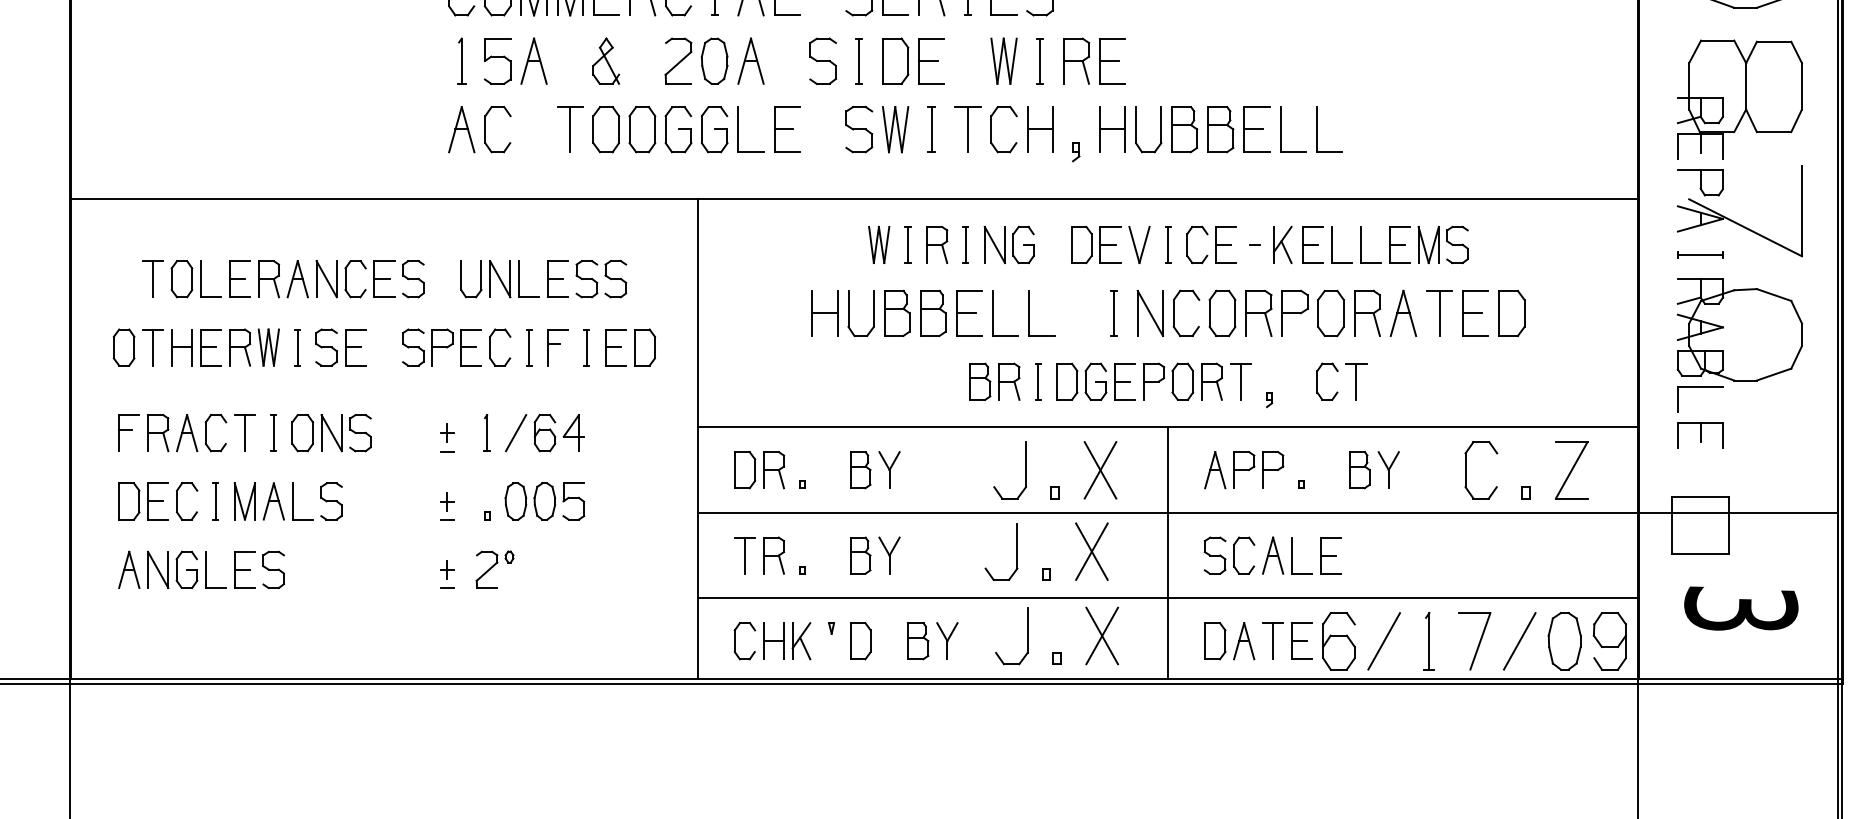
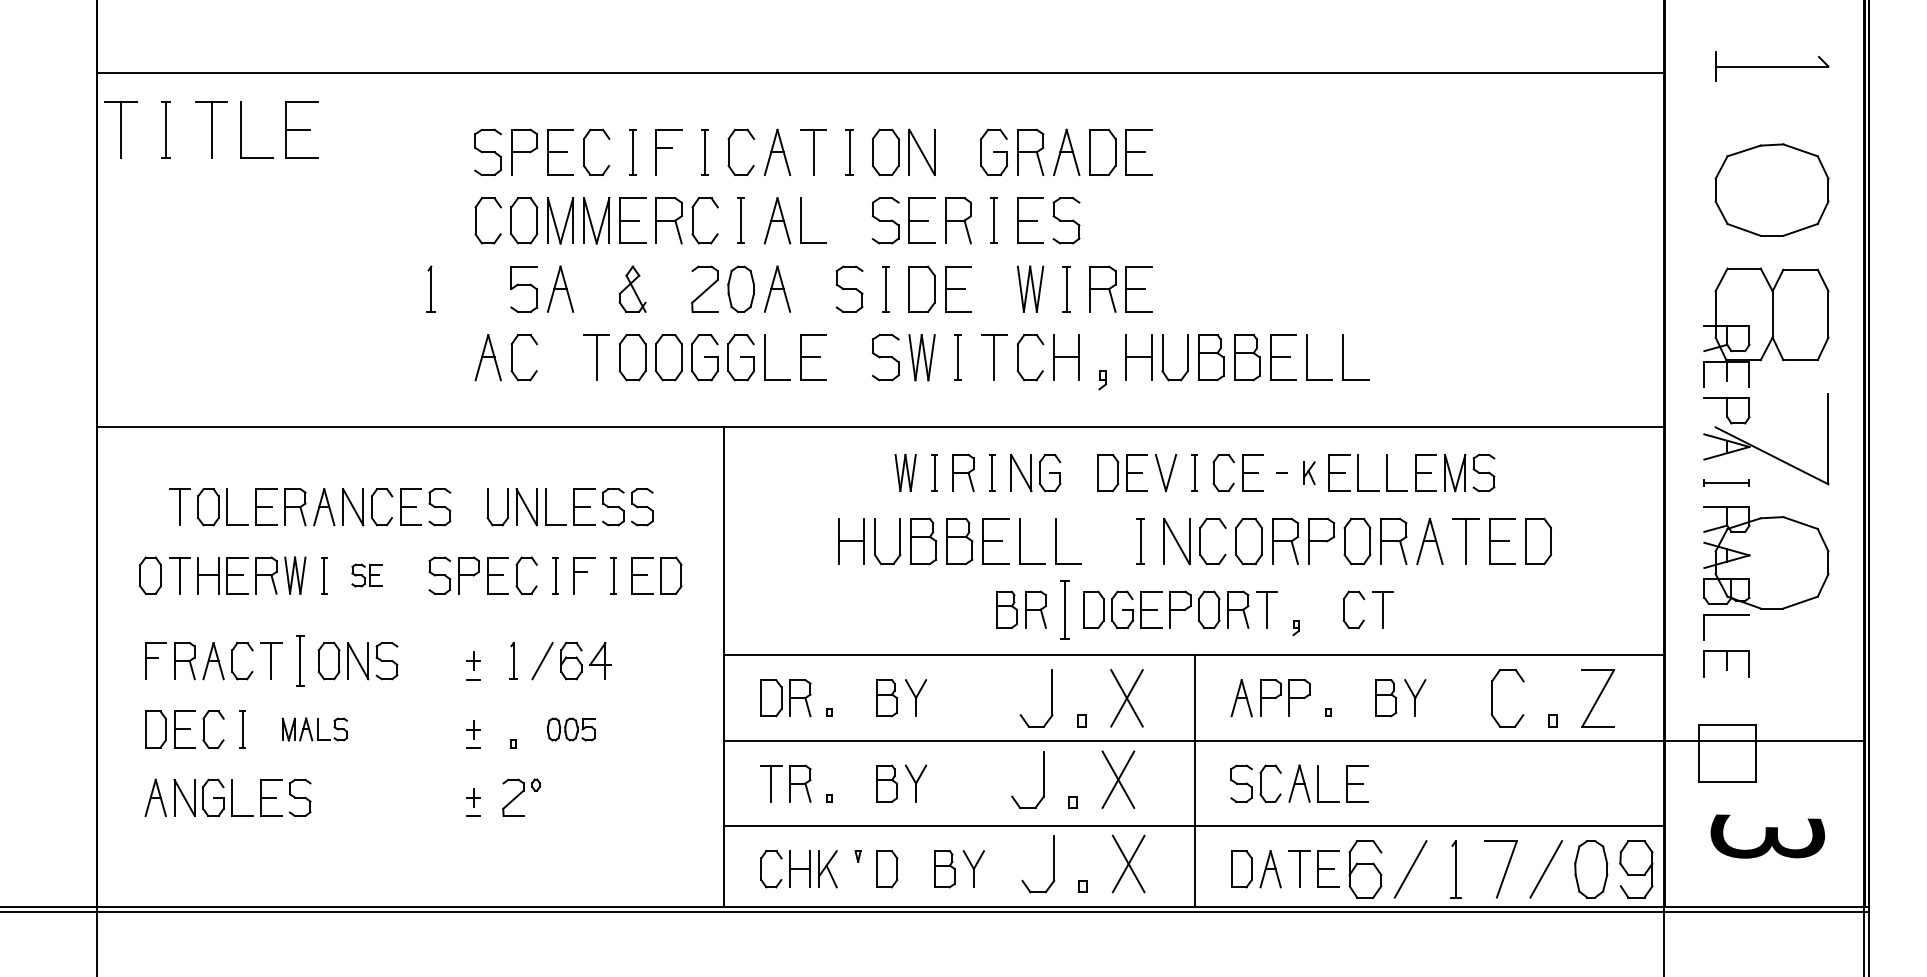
part: (461, 60) -> (430, 288), moved
part: (1283, 245) -> (1309, 473), size x0.6
part: (340, 347) -> (366, 575), size x0.6
part: (1038, 381) -> (1064, 609), size x1.6
part: (274, 432) -> (300, 660), size x1.4
part: (288, 501) -> (314, 729), size x0.6
part: (545, 501) -> (571, 729), size x0.6

